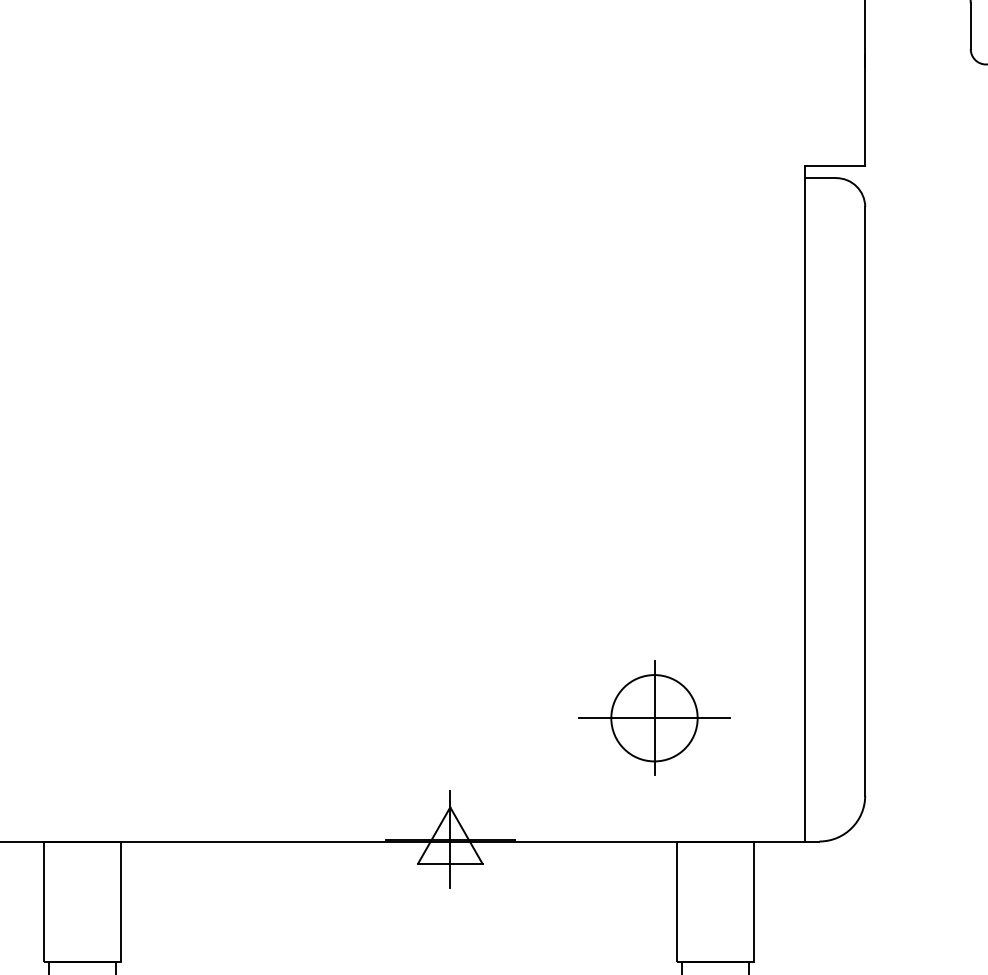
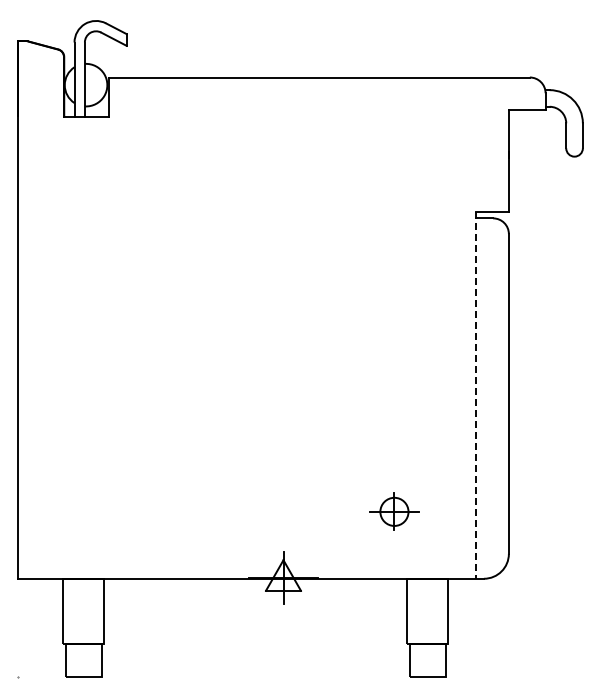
line: (805, 504) -> (476, 395), solid -> dashed
part: (654, 717) -> (394, 511), size x0.6

